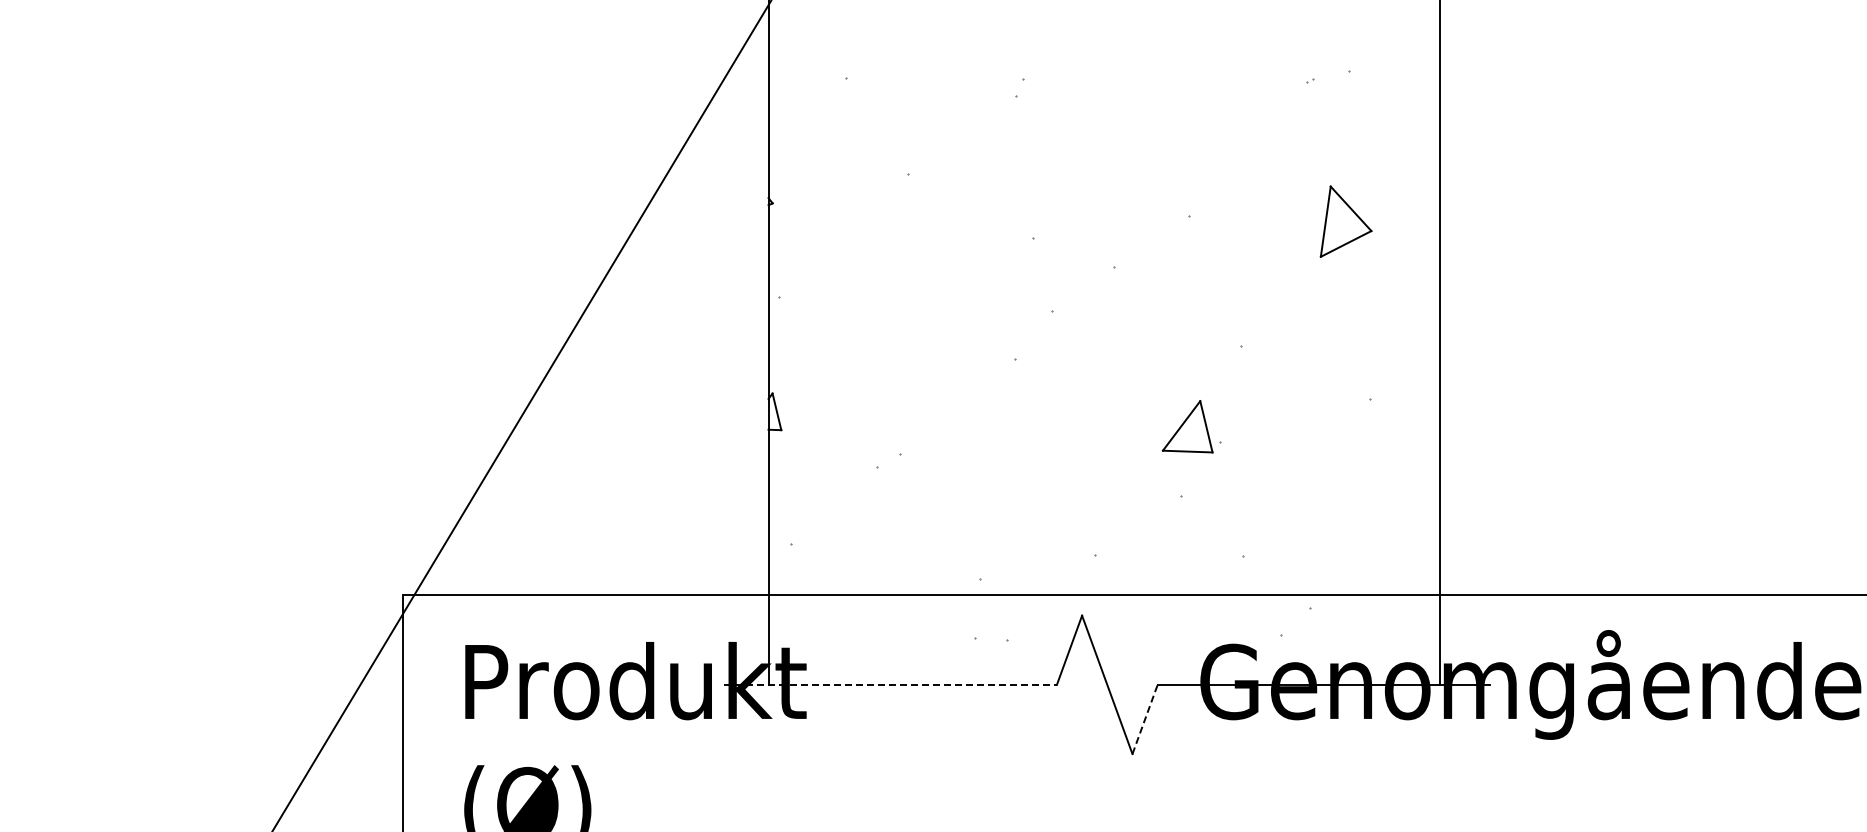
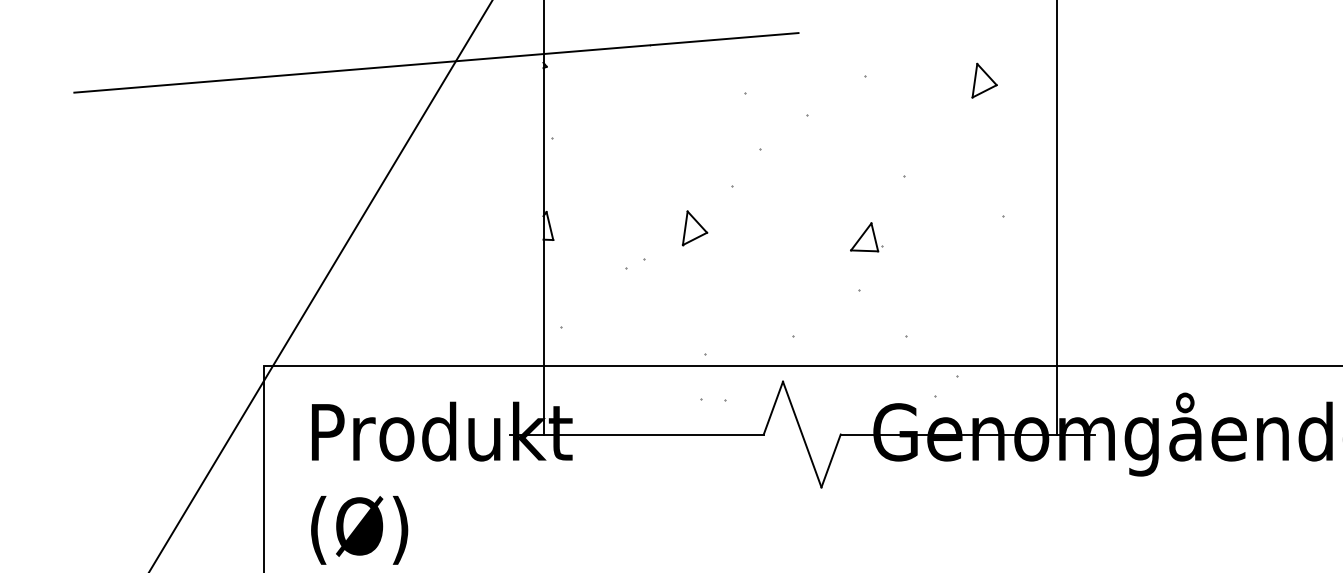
line: (628, 198) -> (436, 63), added
part: (1345, 221) -> (984, 80), size x0.62
part: (966, 414) -> (694, 228), added
part: (1191, 426) -> (866, 237), size x0.71
line: (891, 684) -> (637, 434), dashed -> solid
line: (1145, 719) -> (831, 461), dashed -> solid

